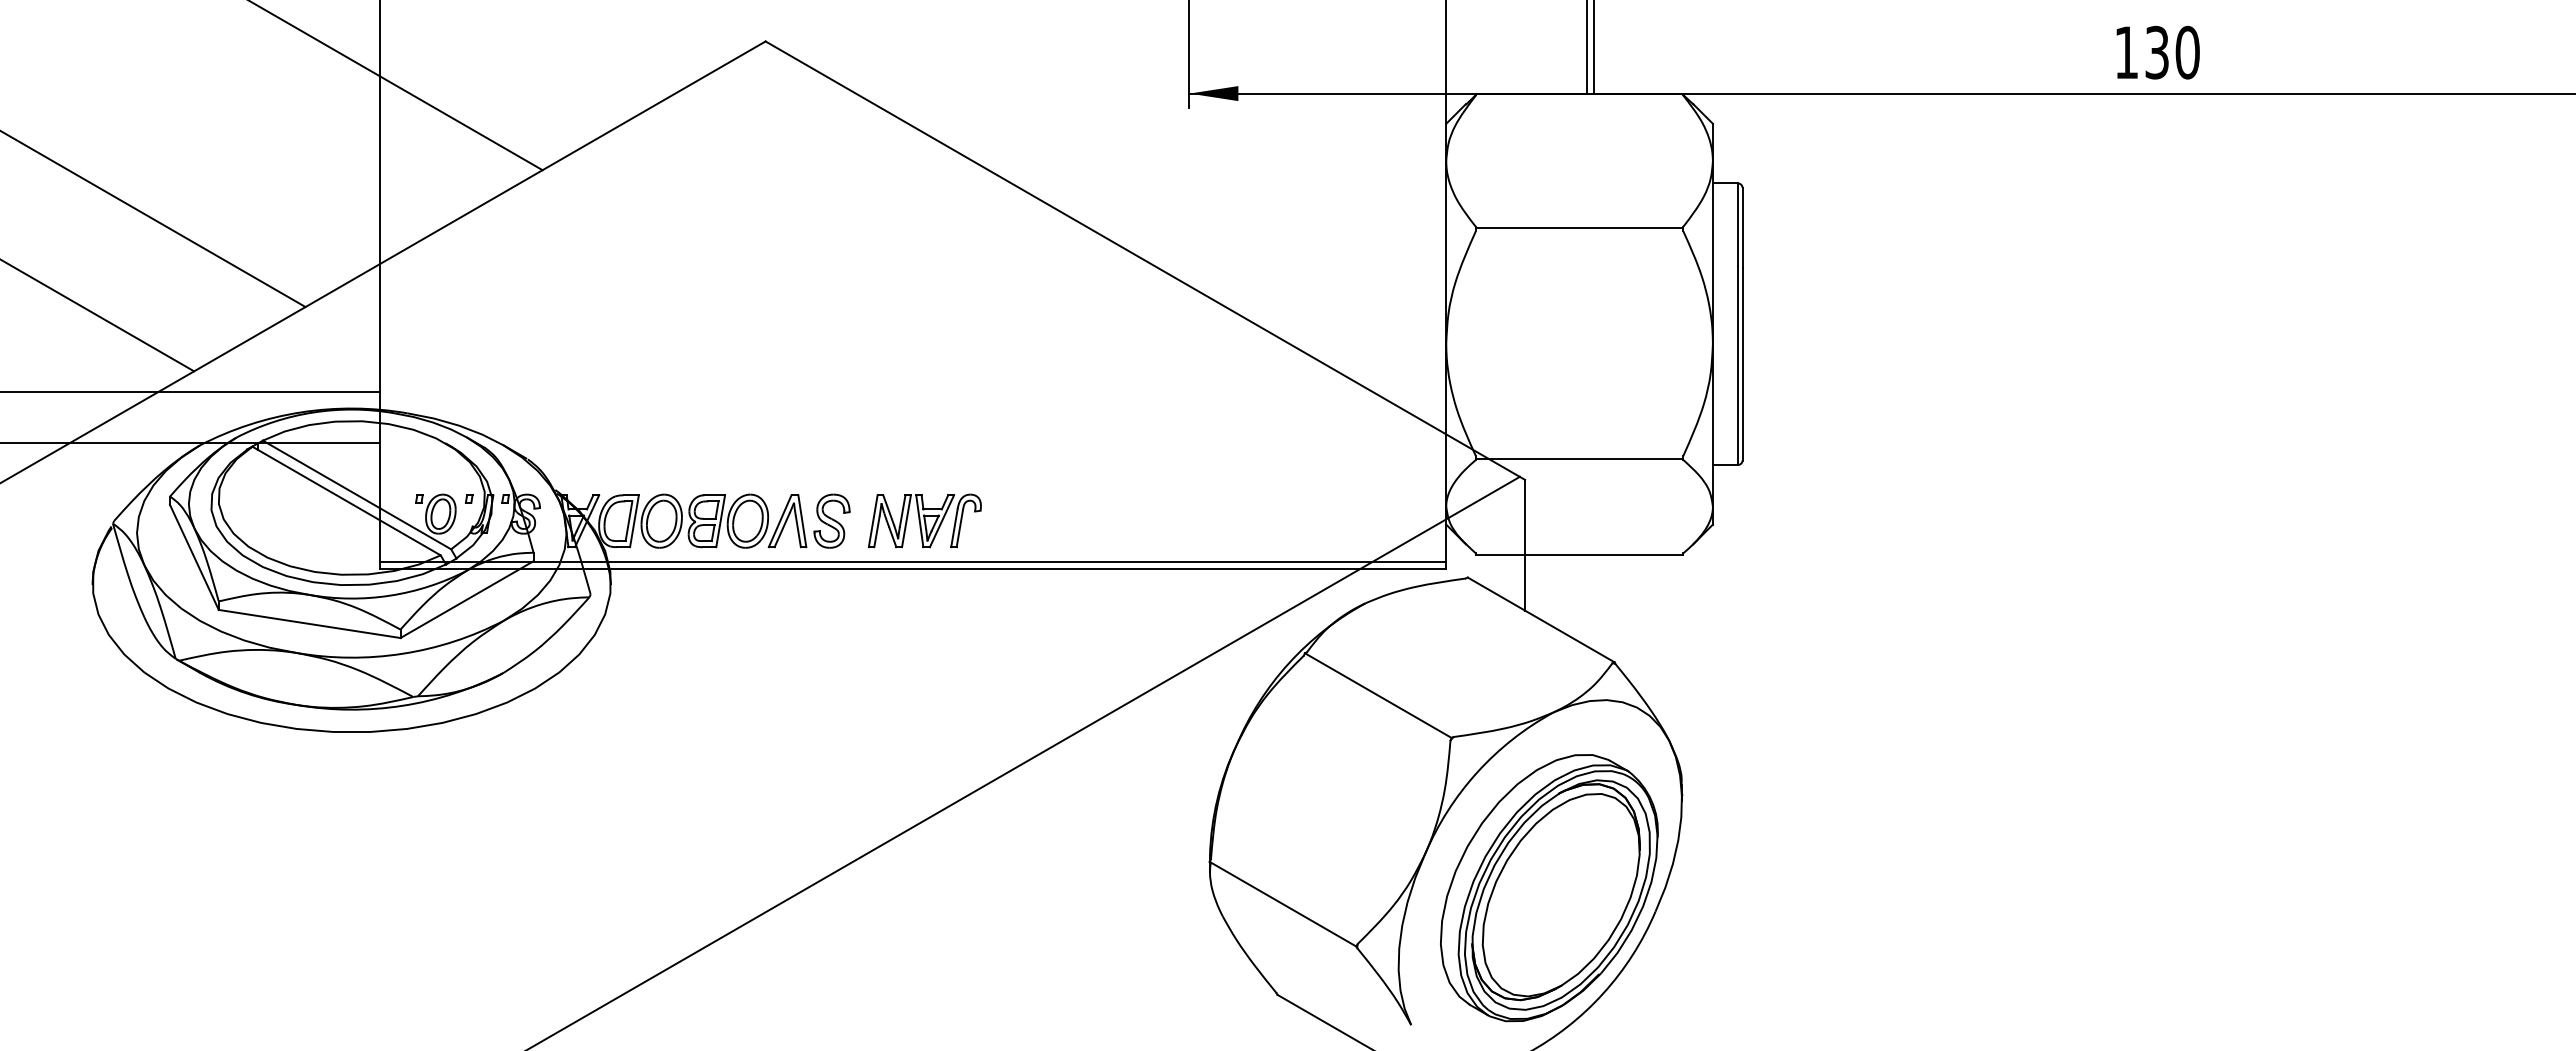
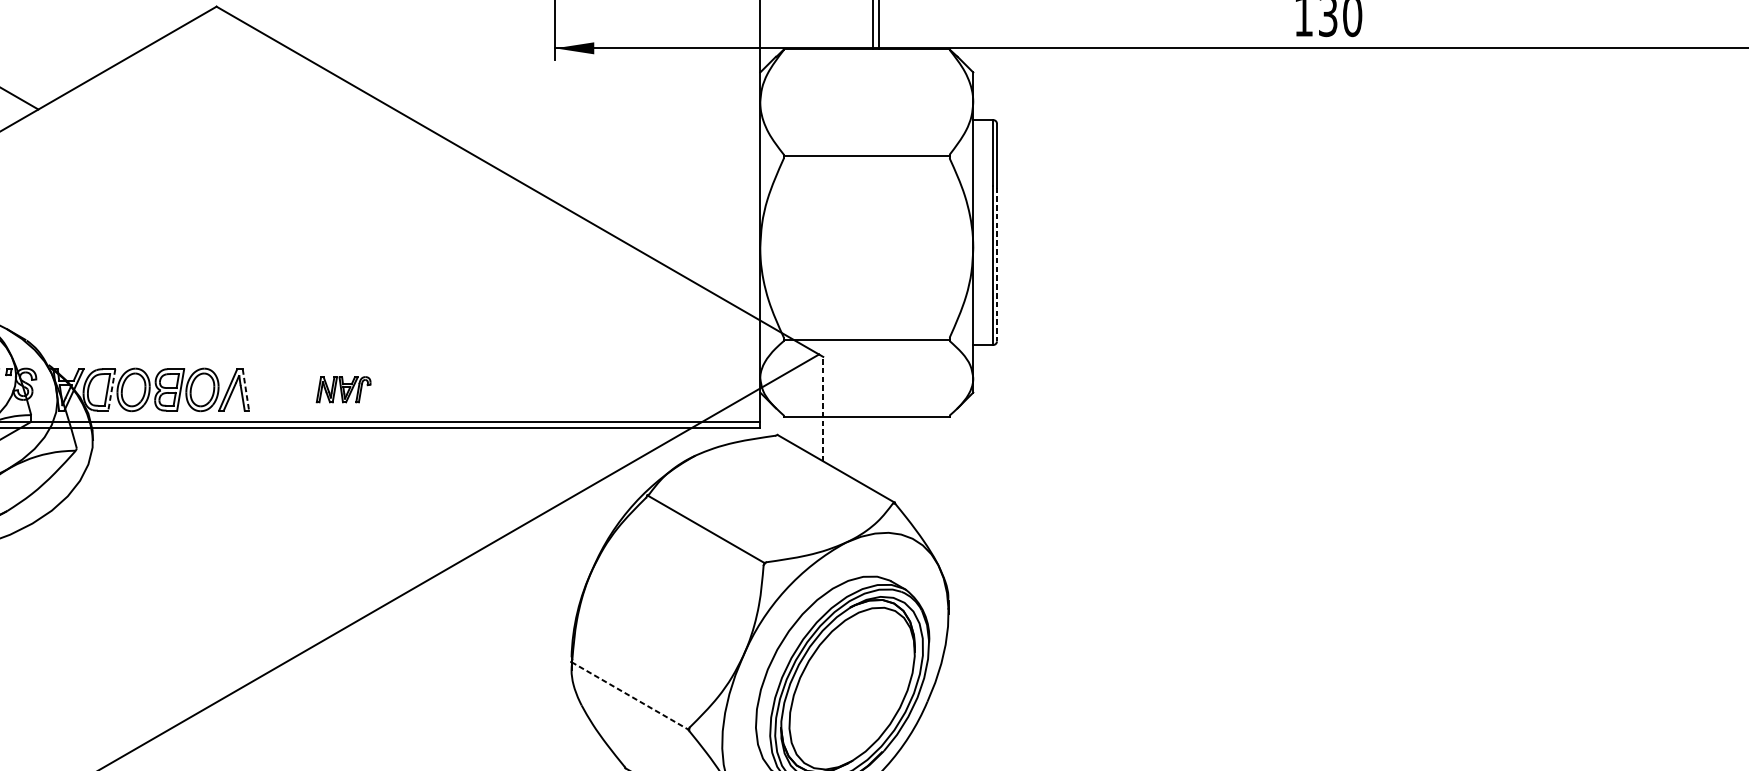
line: (1742, 364) -> (996, 264), solid -> dashed
part: (831, 520) -> (269, 389), removed
part: (924, 520) -> (343, 389), size x0.6
line: (634, 521) -> (111, 390), solid -> dashed
line: (802, 521) -> (246, 390), solid -> dashed
line: (1525, 544) -> (823, 408), solid -> dashed
line: (1283, 904) -> (630, 696), solid -> dashed

